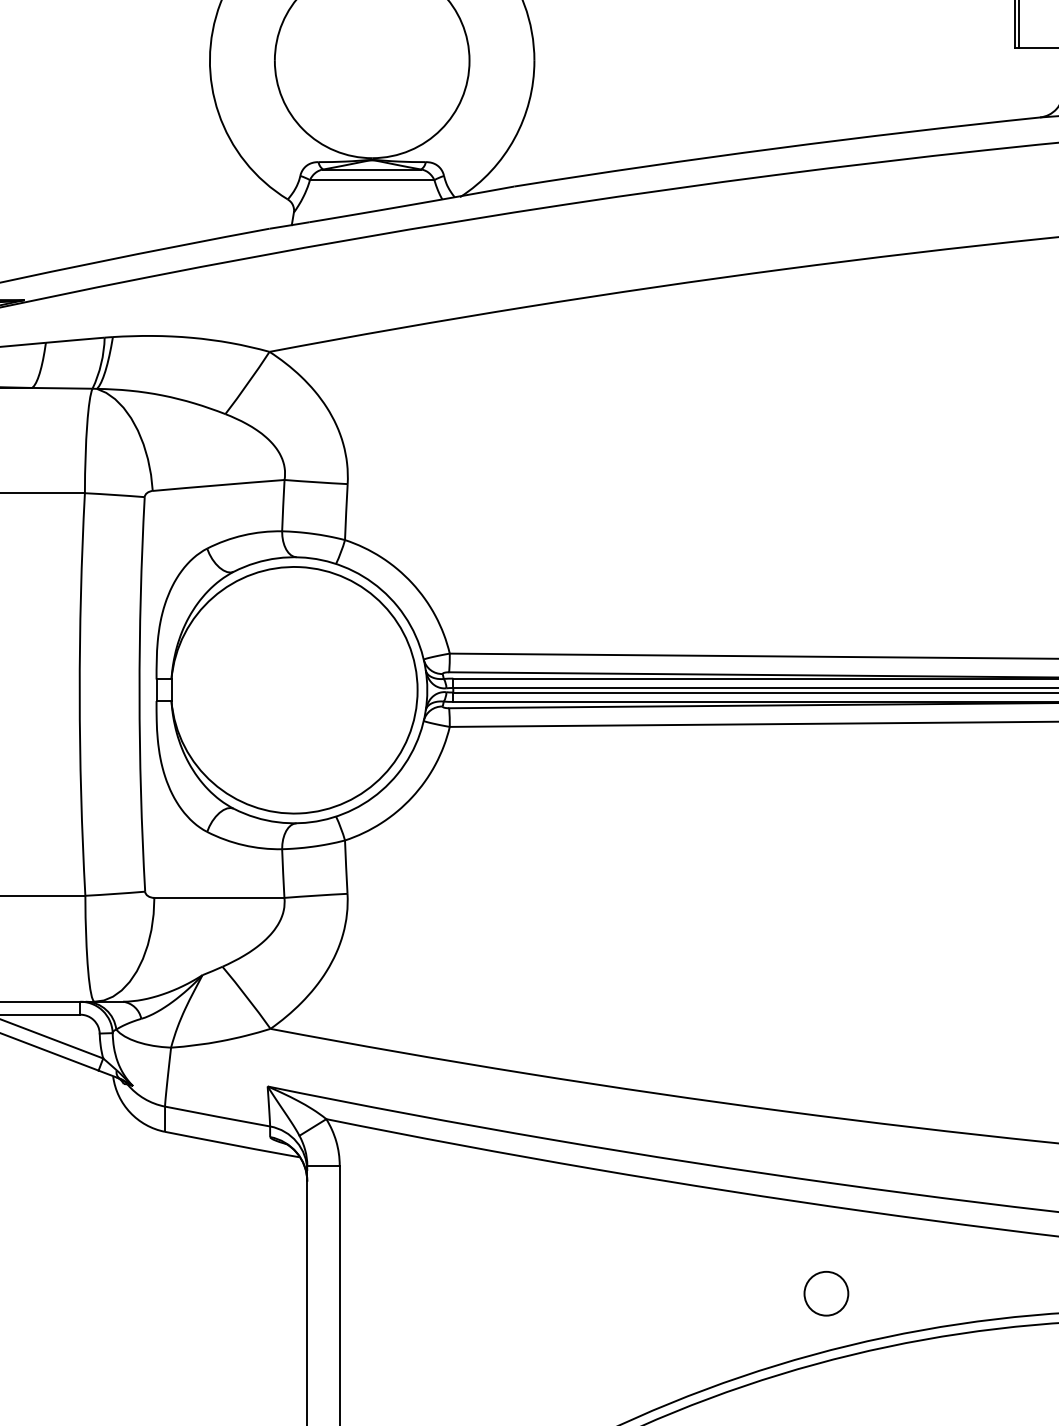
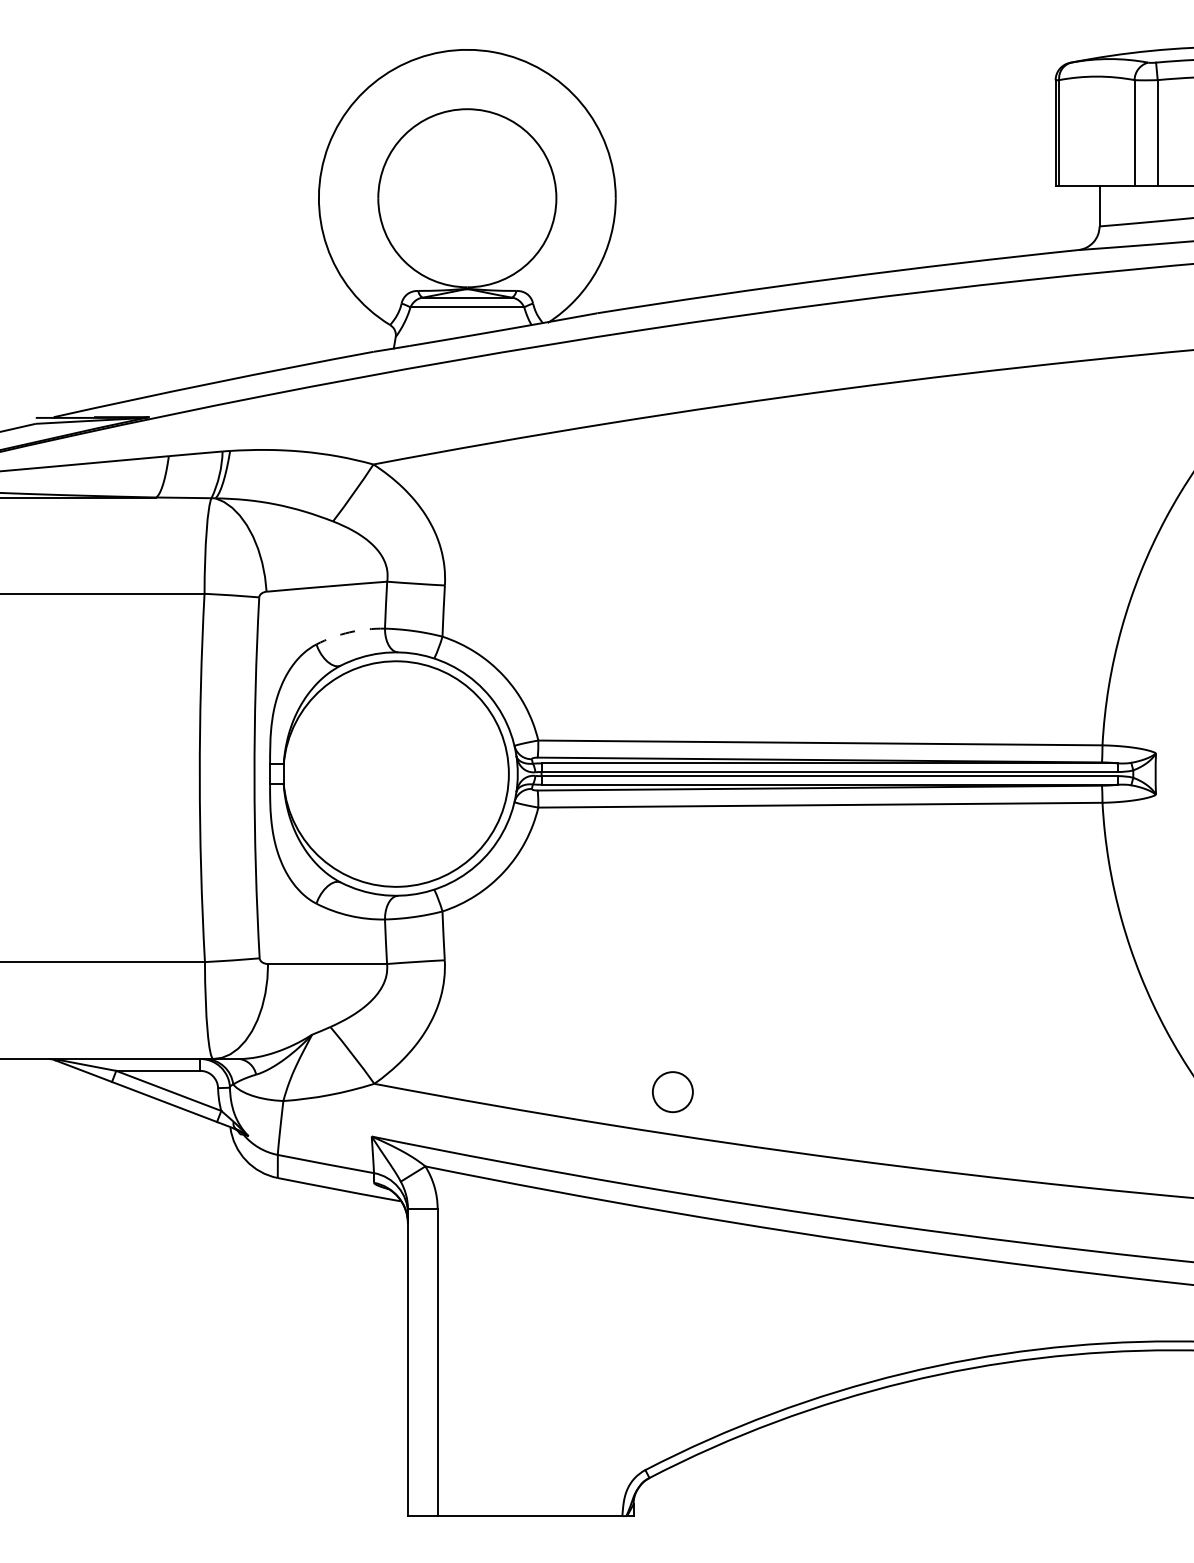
arc: (243, 535) -> (349, 632), solid -> dashed
circle: (825, 1294) -> (672, 1092), moved

